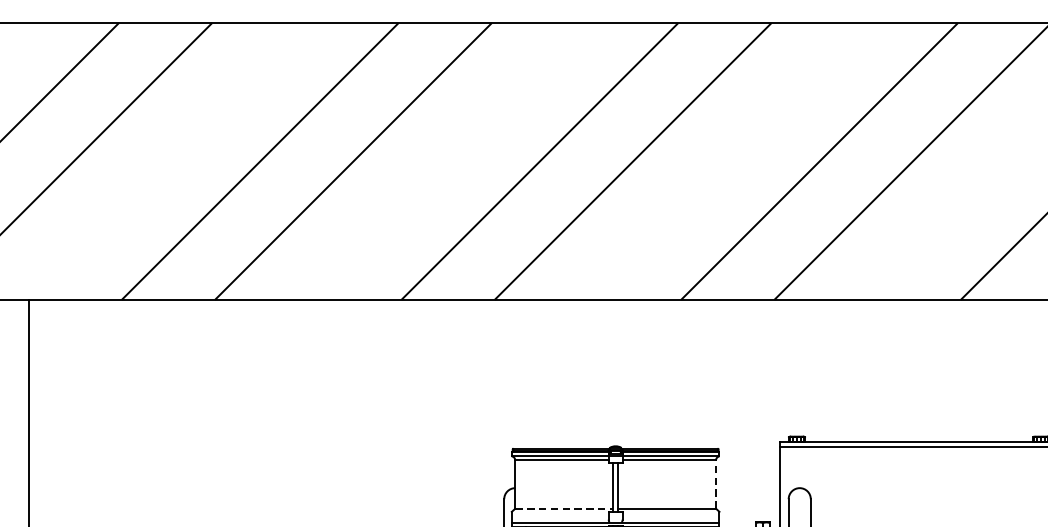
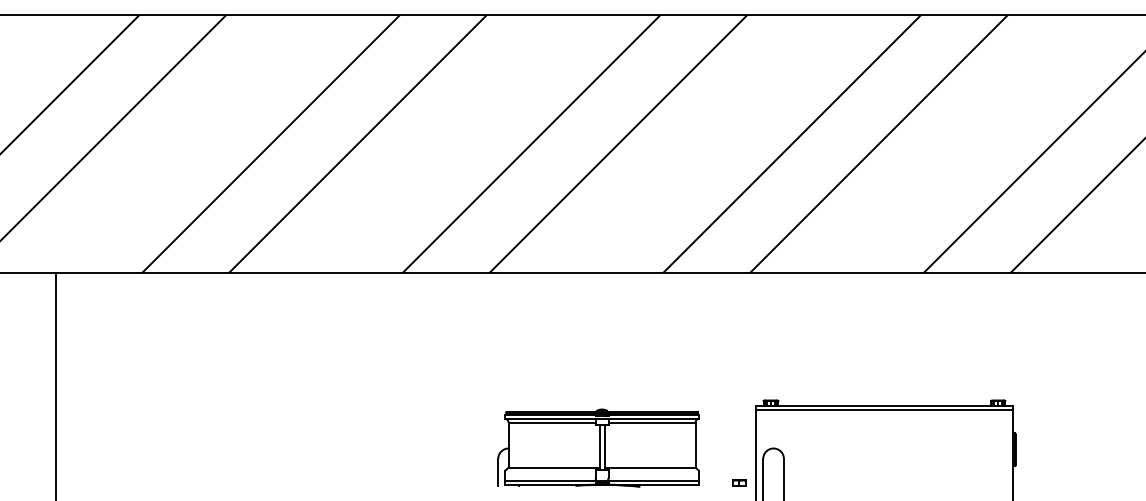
line: (715, 483) -> (695, 444), dashed -> solid
line: (564, 508) -> (554, 467), dashed -> solid

